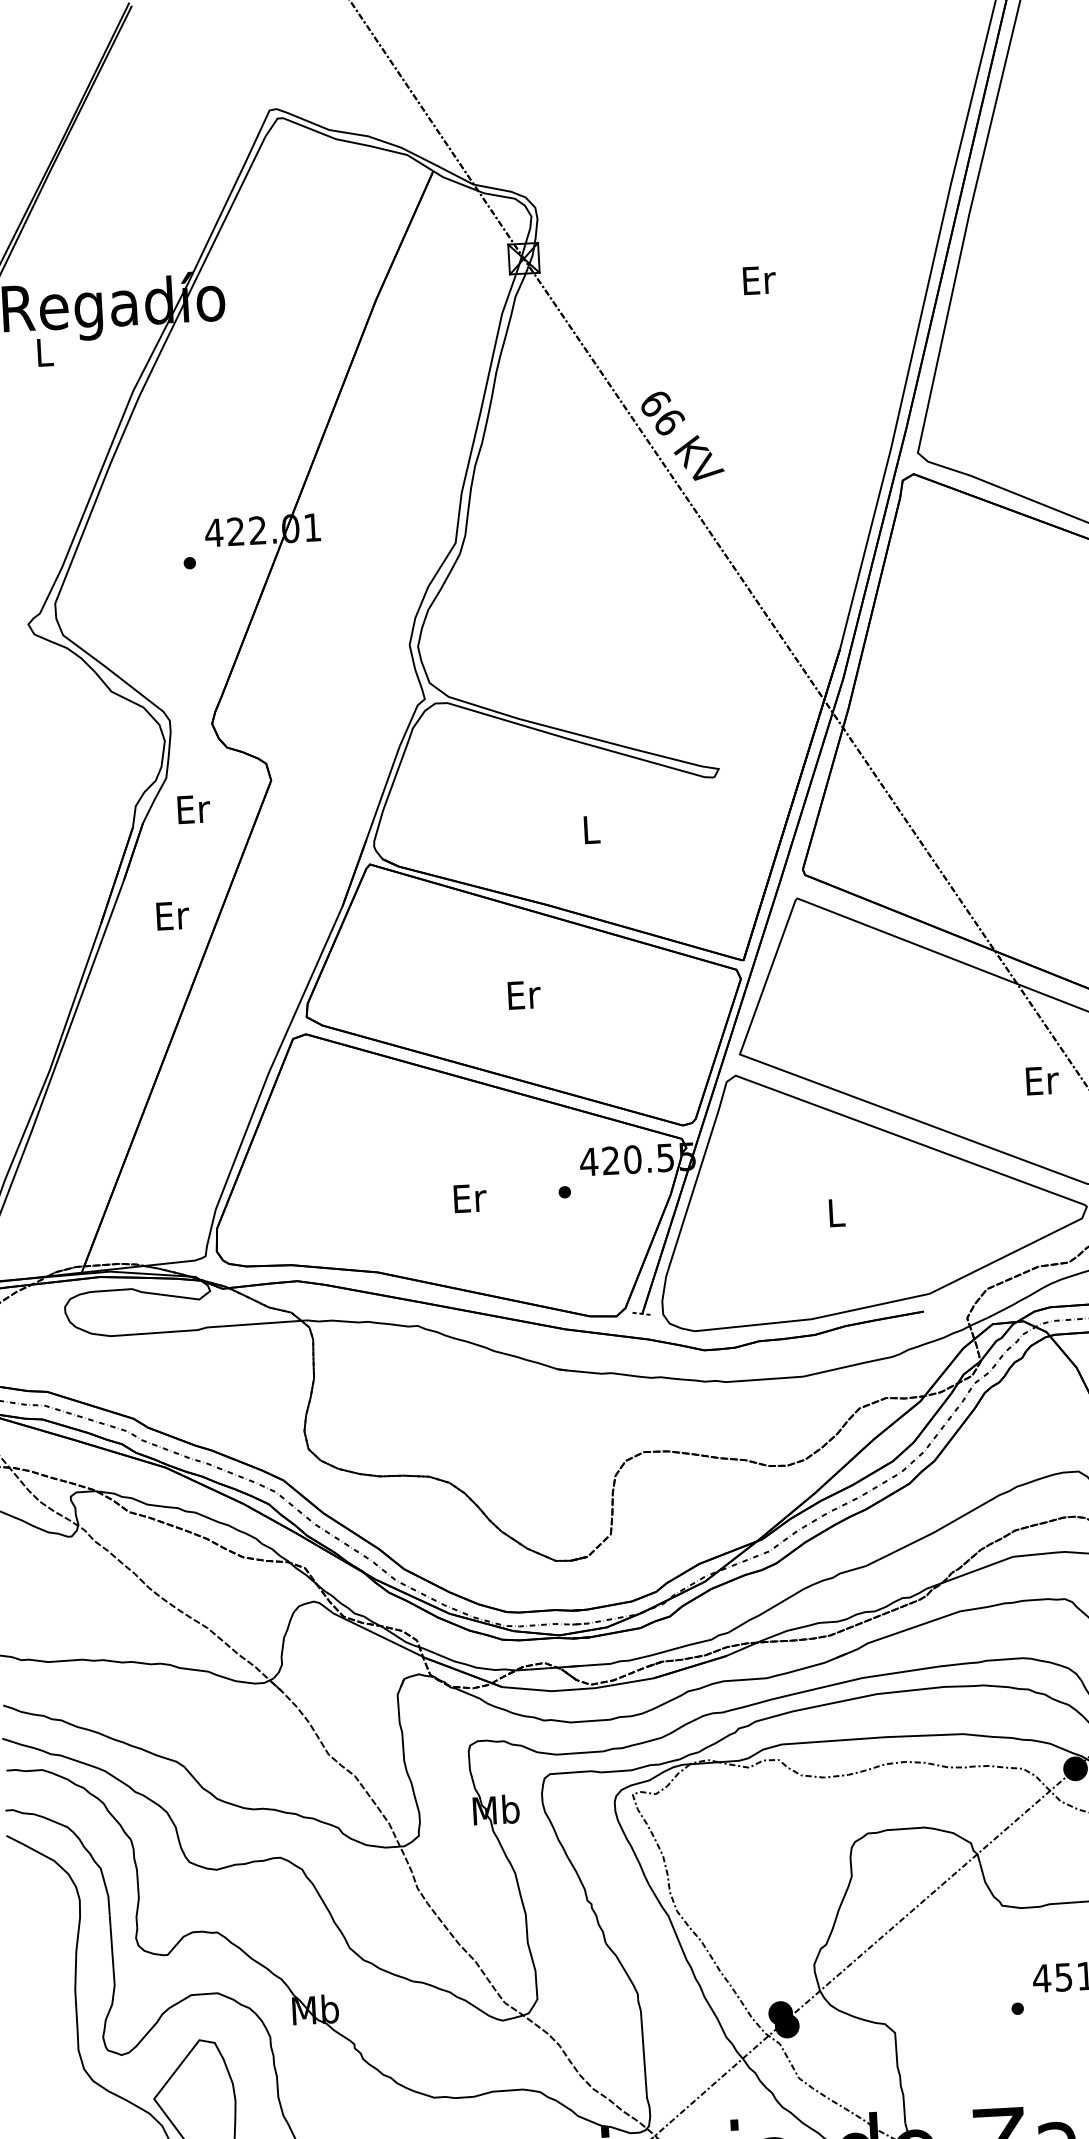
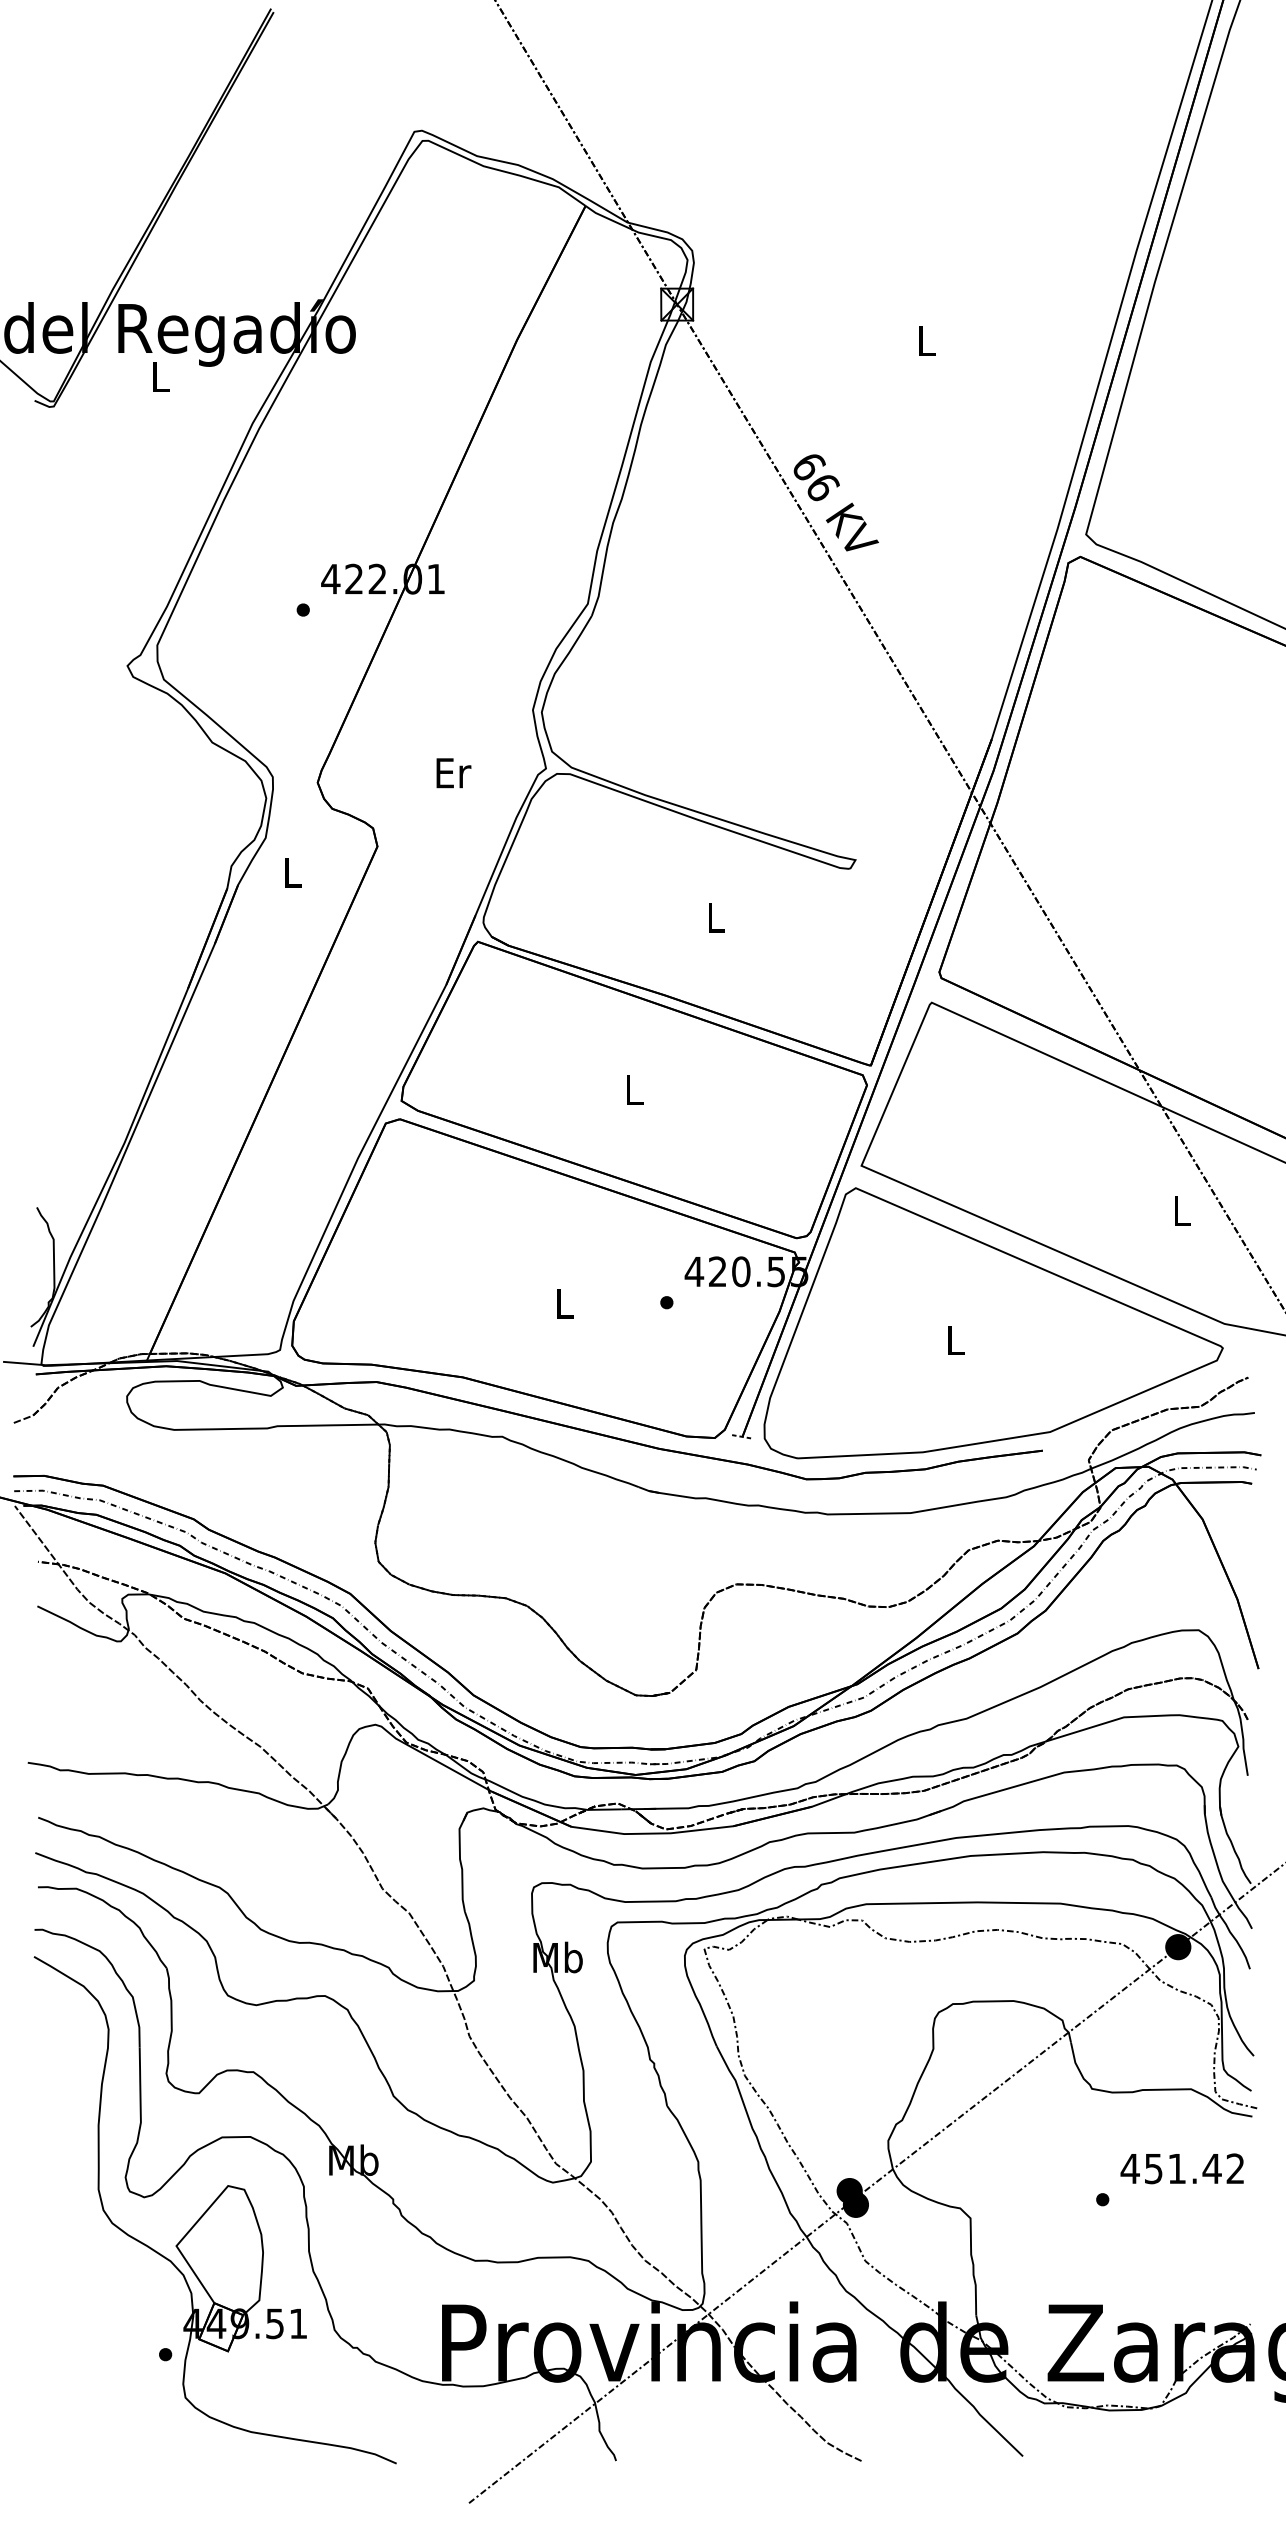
text: (759, 280) -> (927, 341), Er -> L
text: (194, 809) -> (293, 872), Er -> L
text: (172, 916) -> (453, 773), moved
text: (524, 994) -> (635, 1089), Er -> L
text: (1042, 1080) -> (1182, 1211), Er -> L
text: (470, 1198) -> (565, 1303), Er -> L

